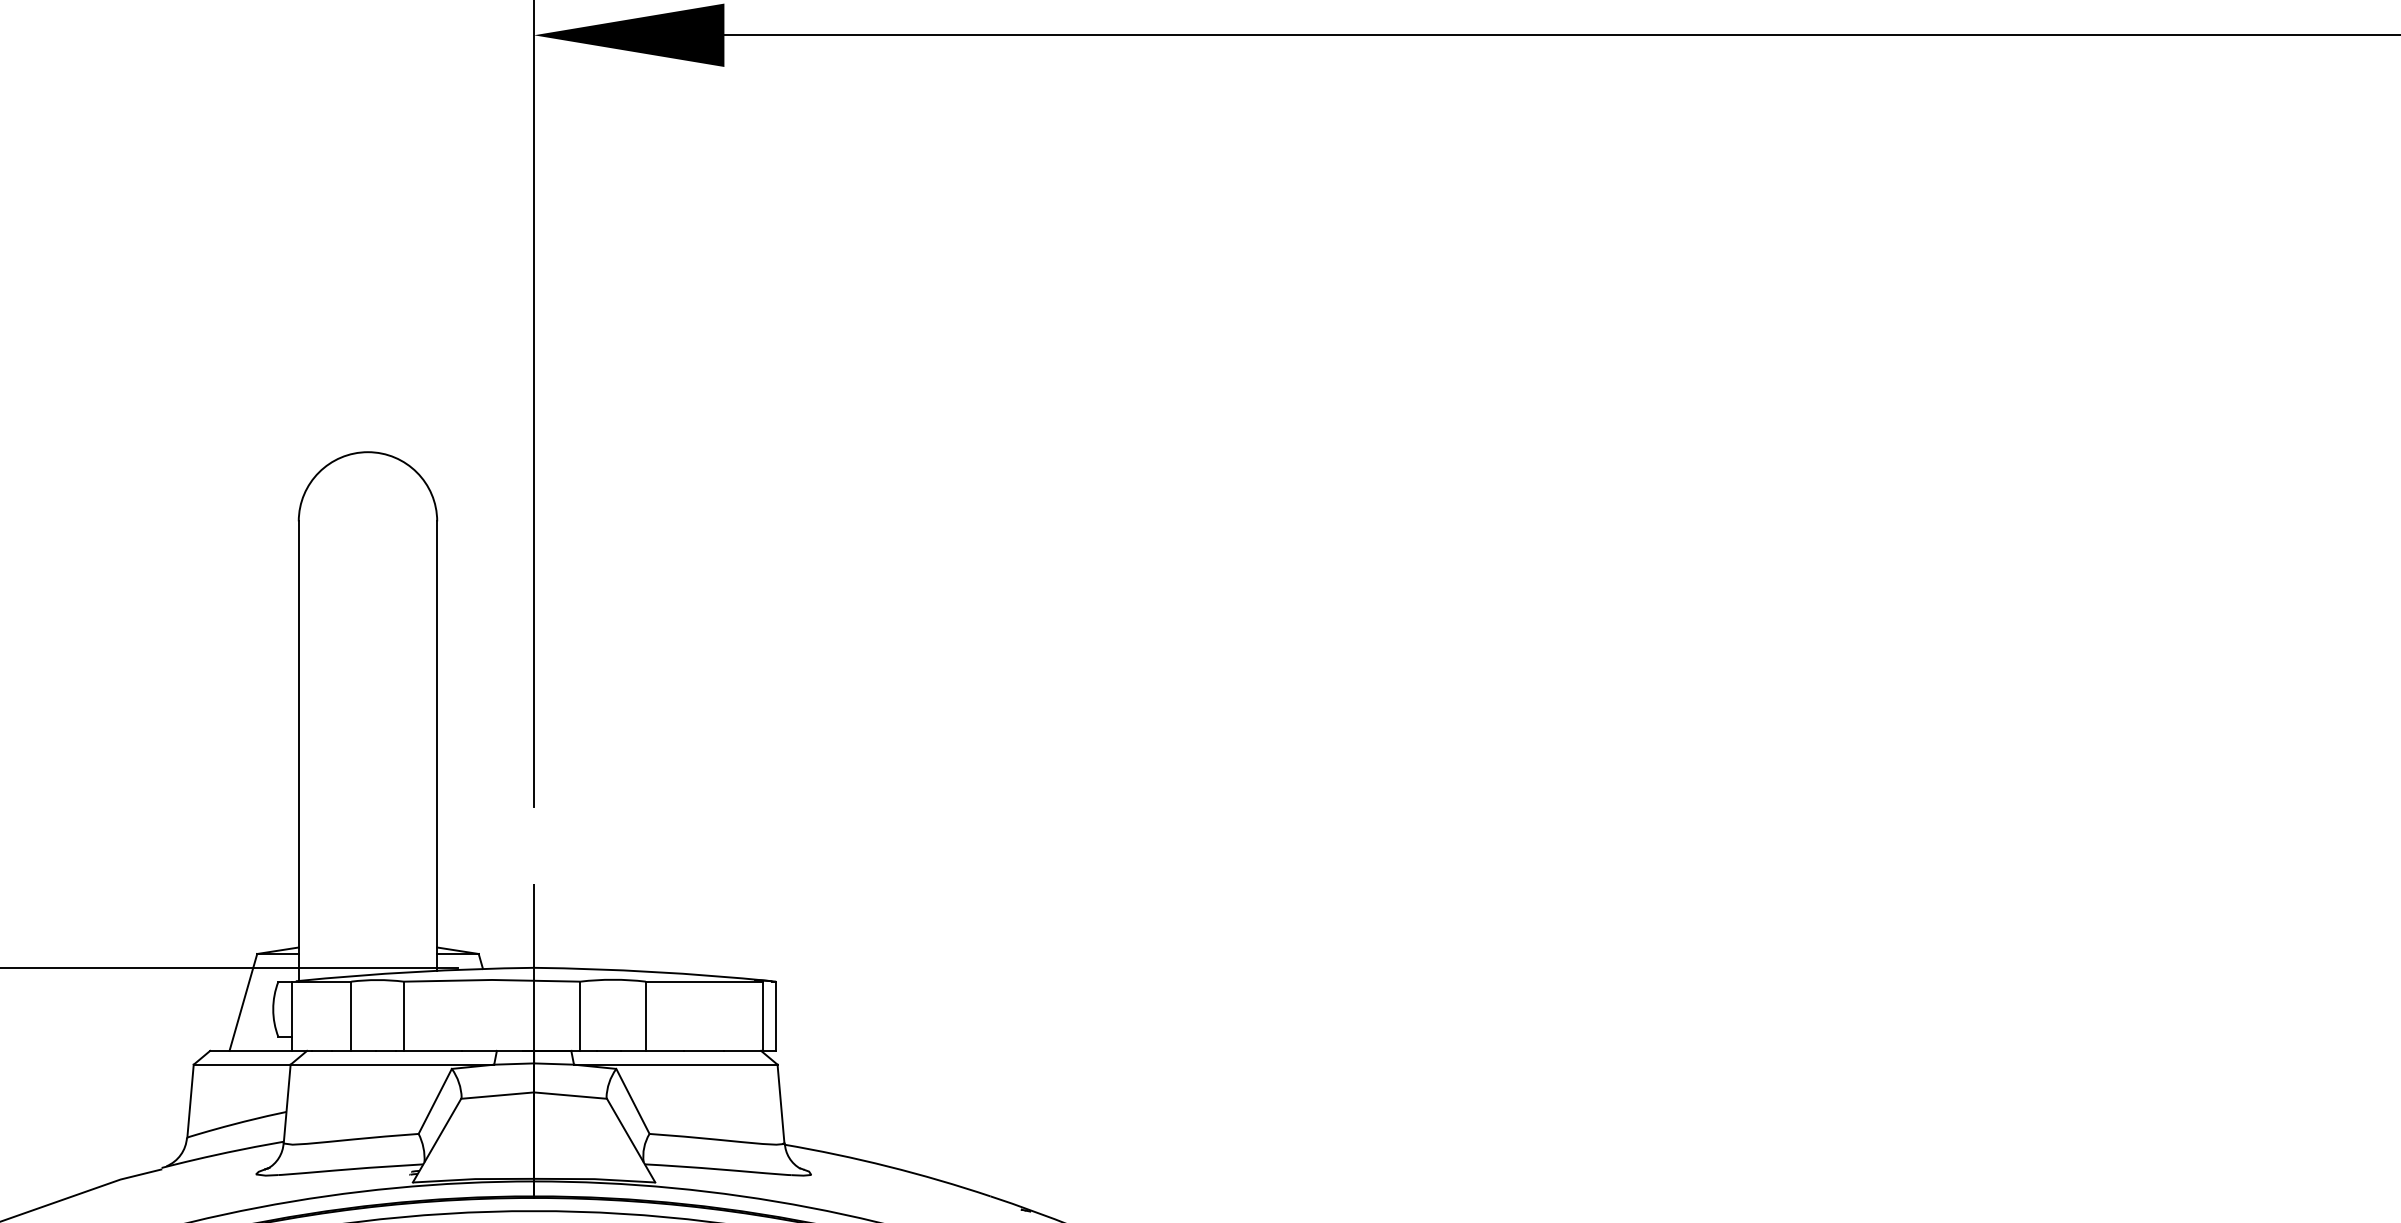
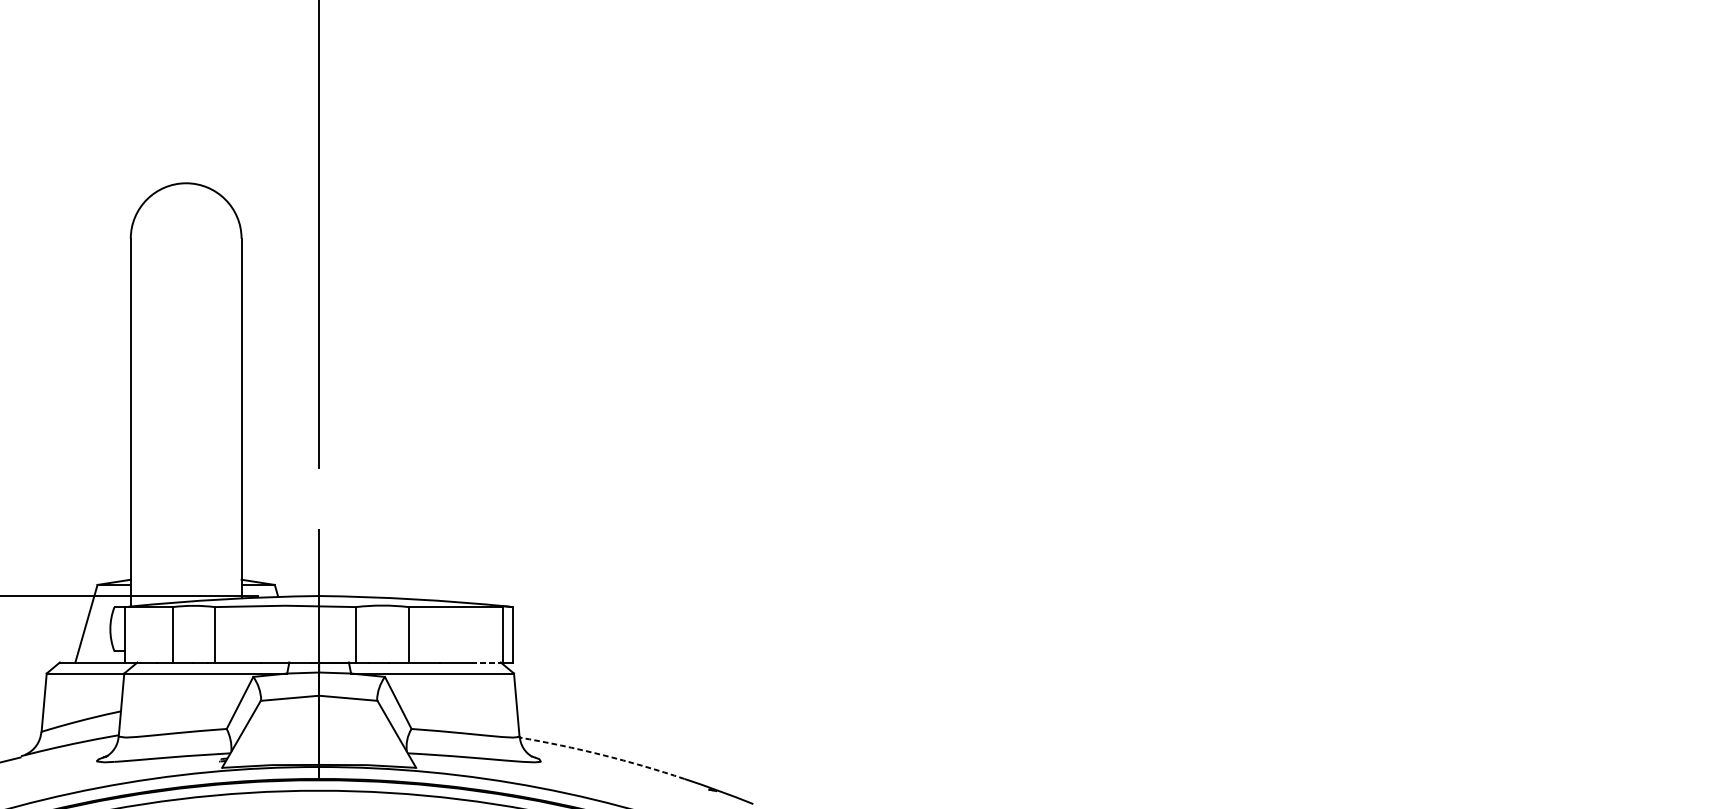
line: (744, 1050) -> (487, 662), solid -> dashed
arc: (888, 1166) -> (602, 755), solid -> dashed

